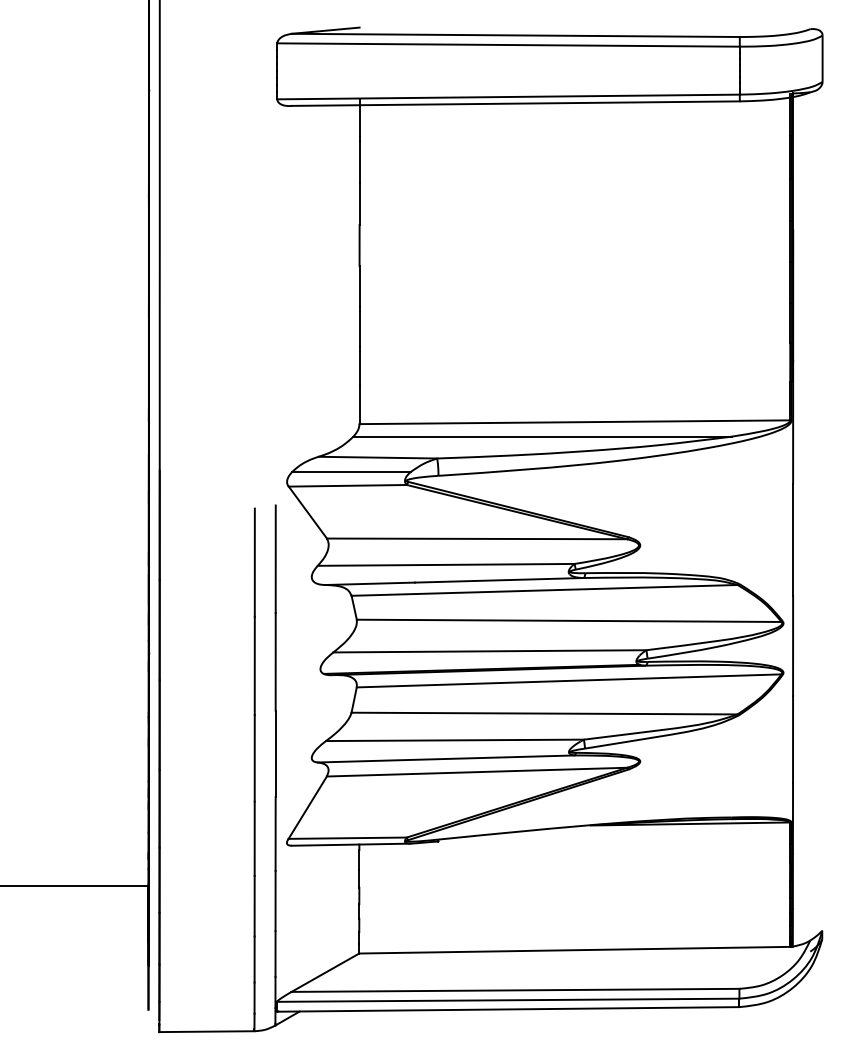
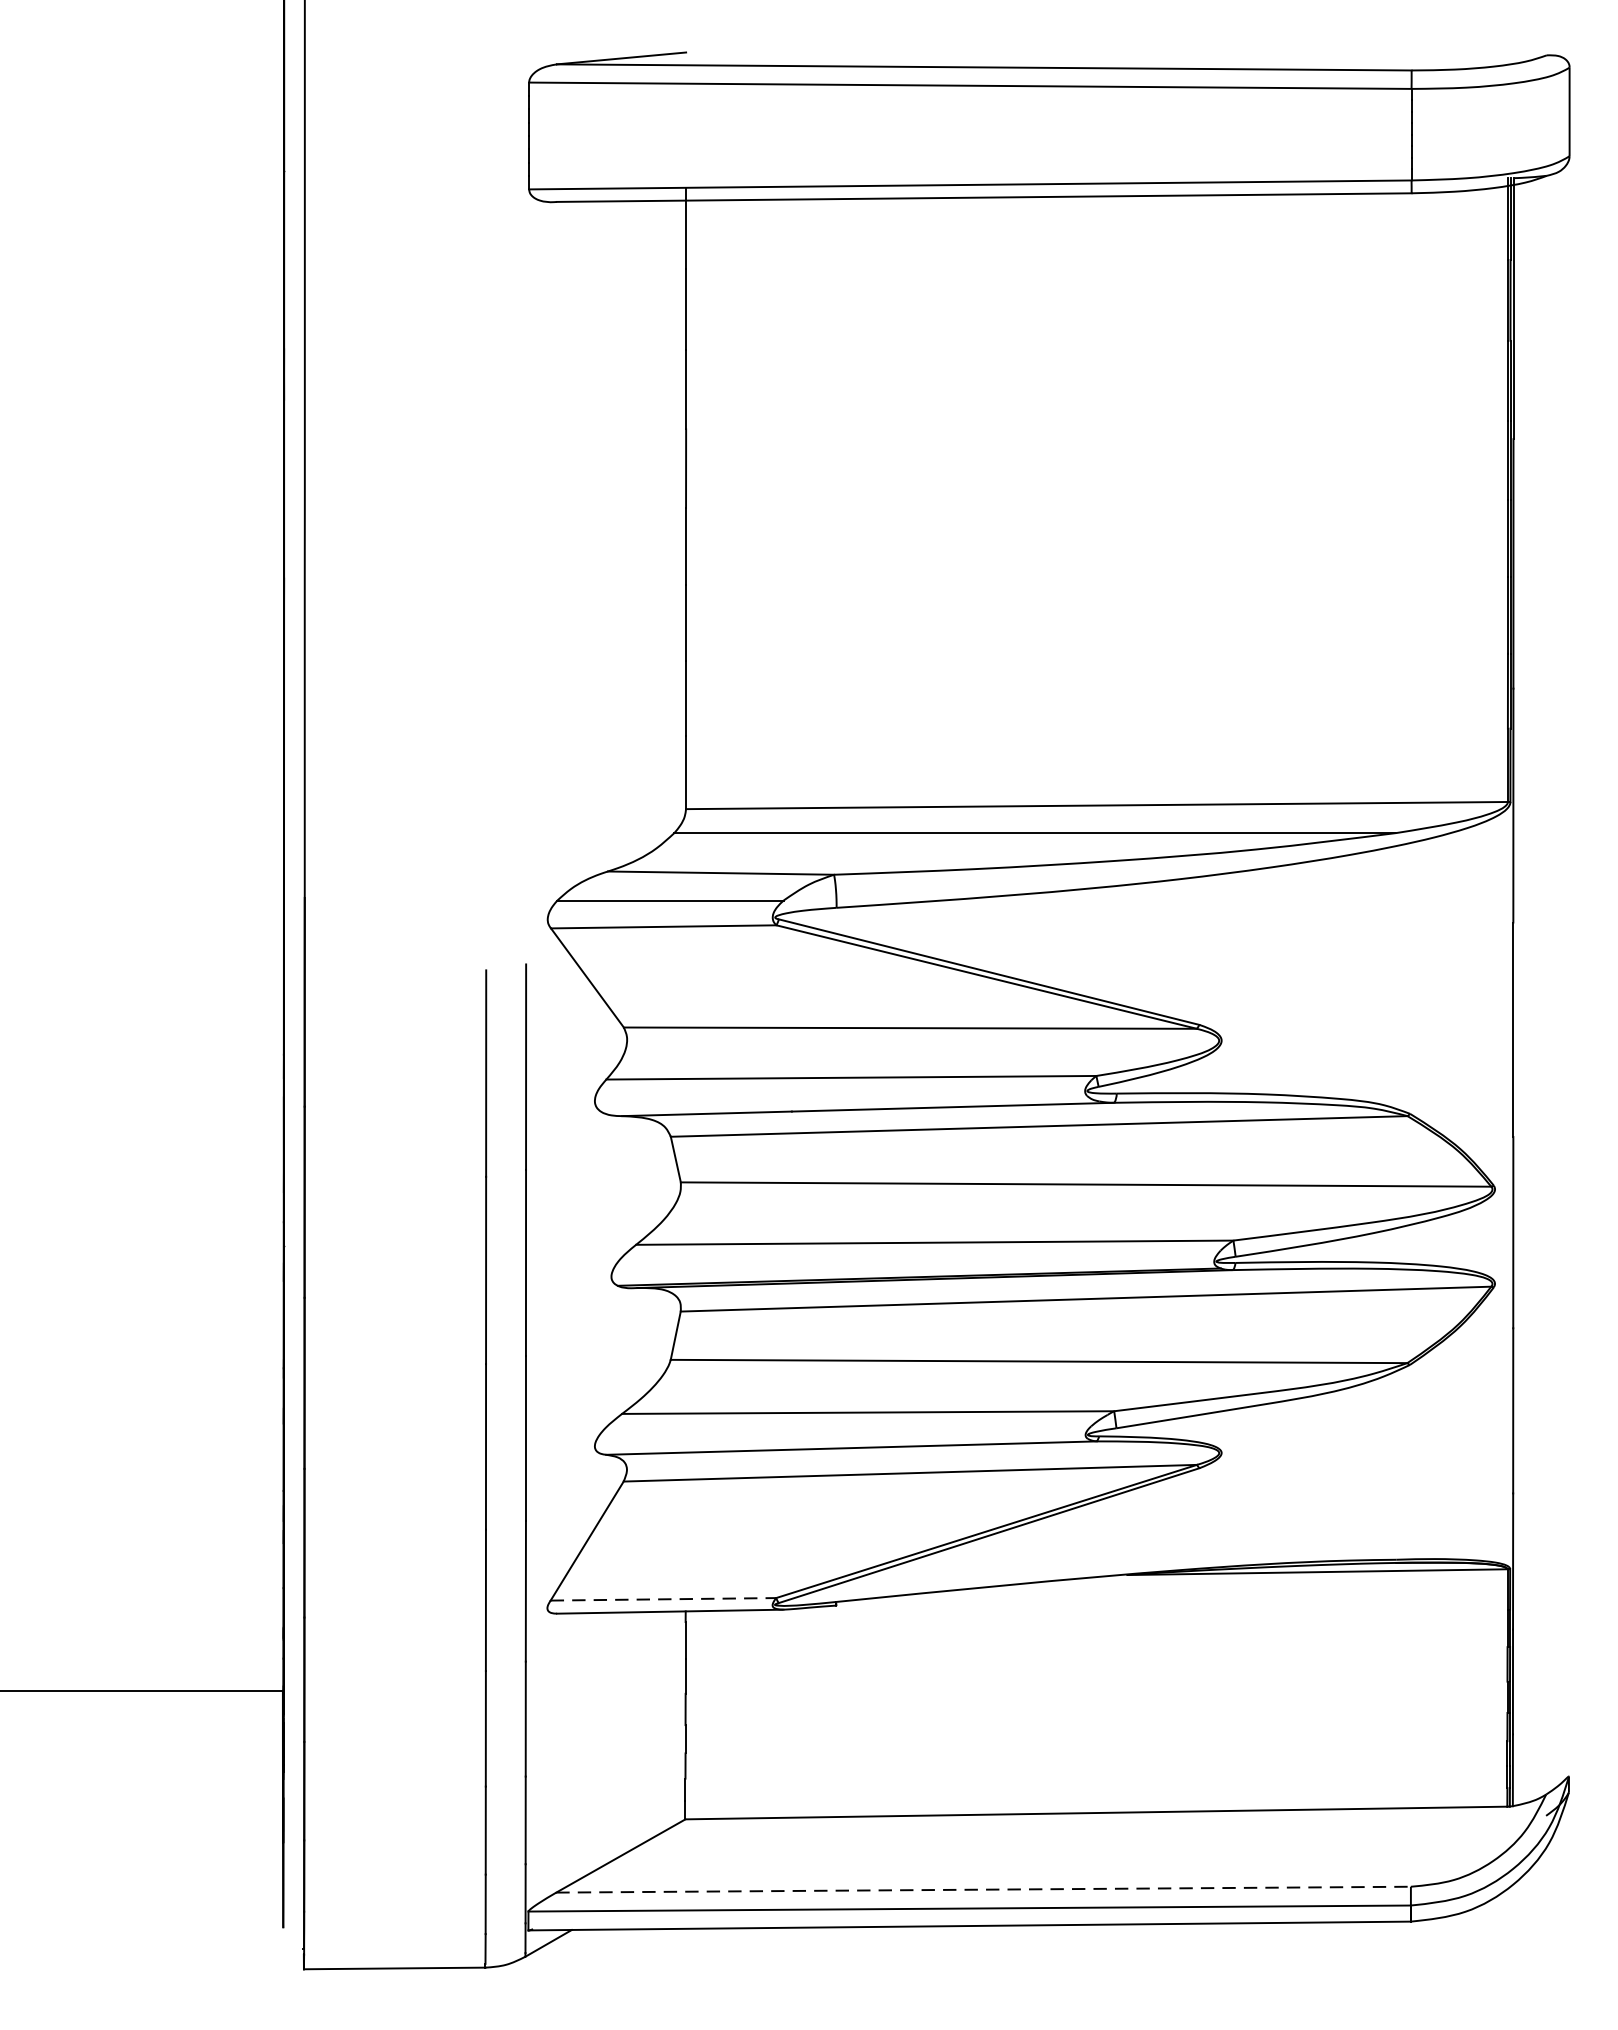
line: (348, 838) -> (664, 1599), solid -> dashed
line: (515, 990) -> (983, 1889), solid -> dashed

